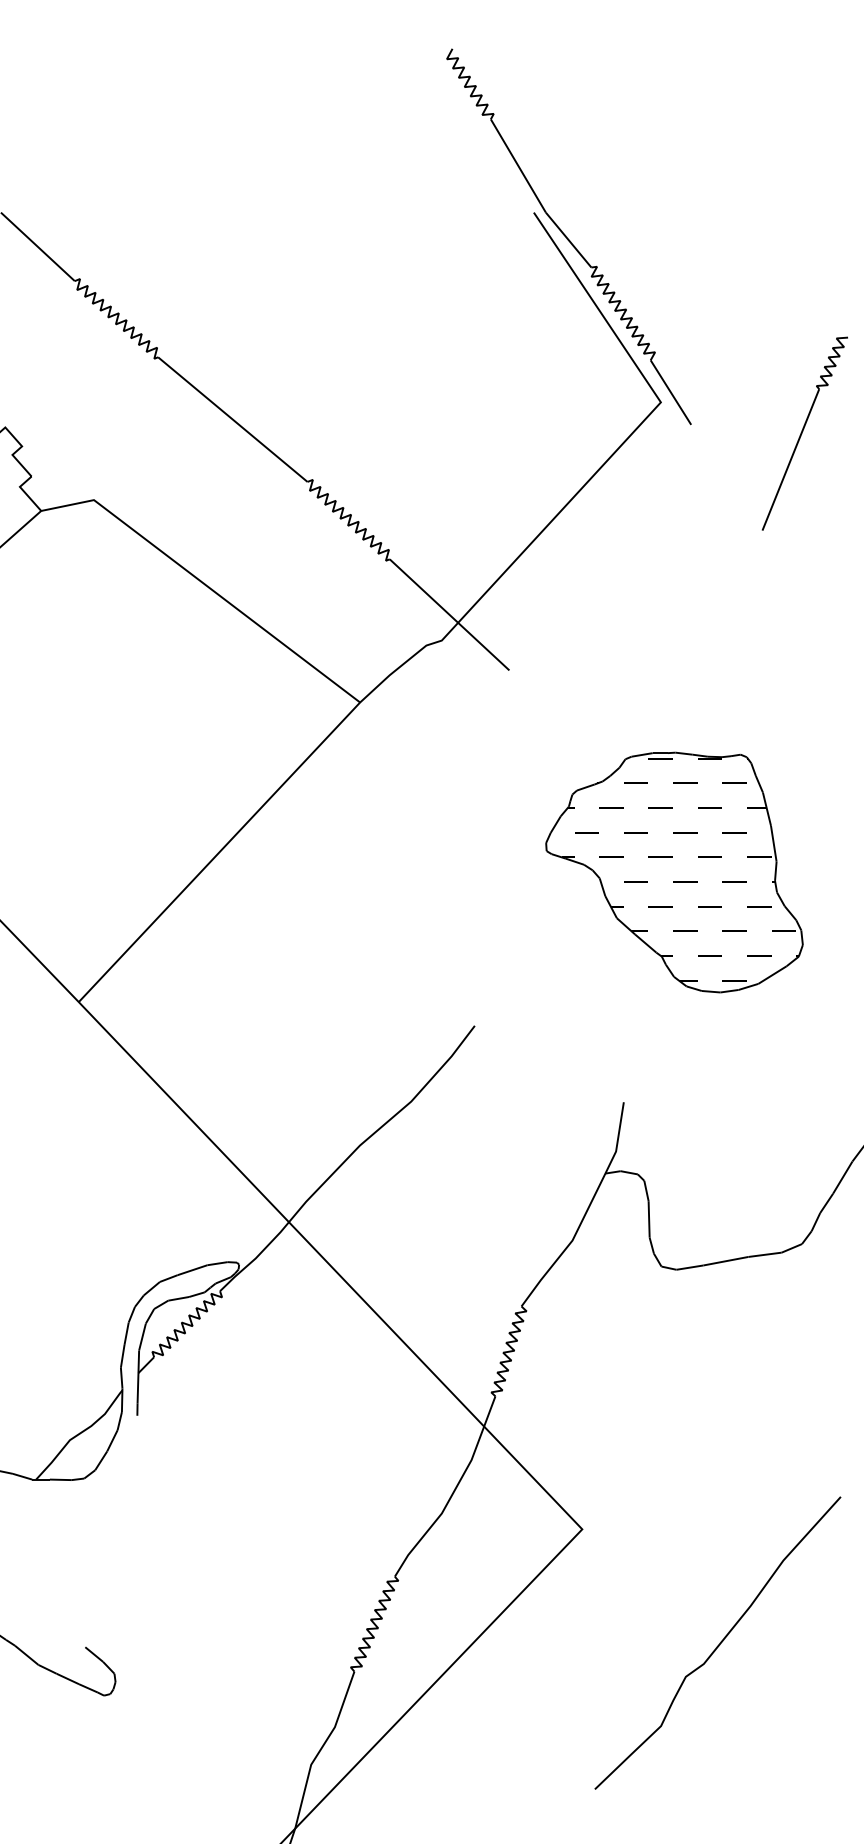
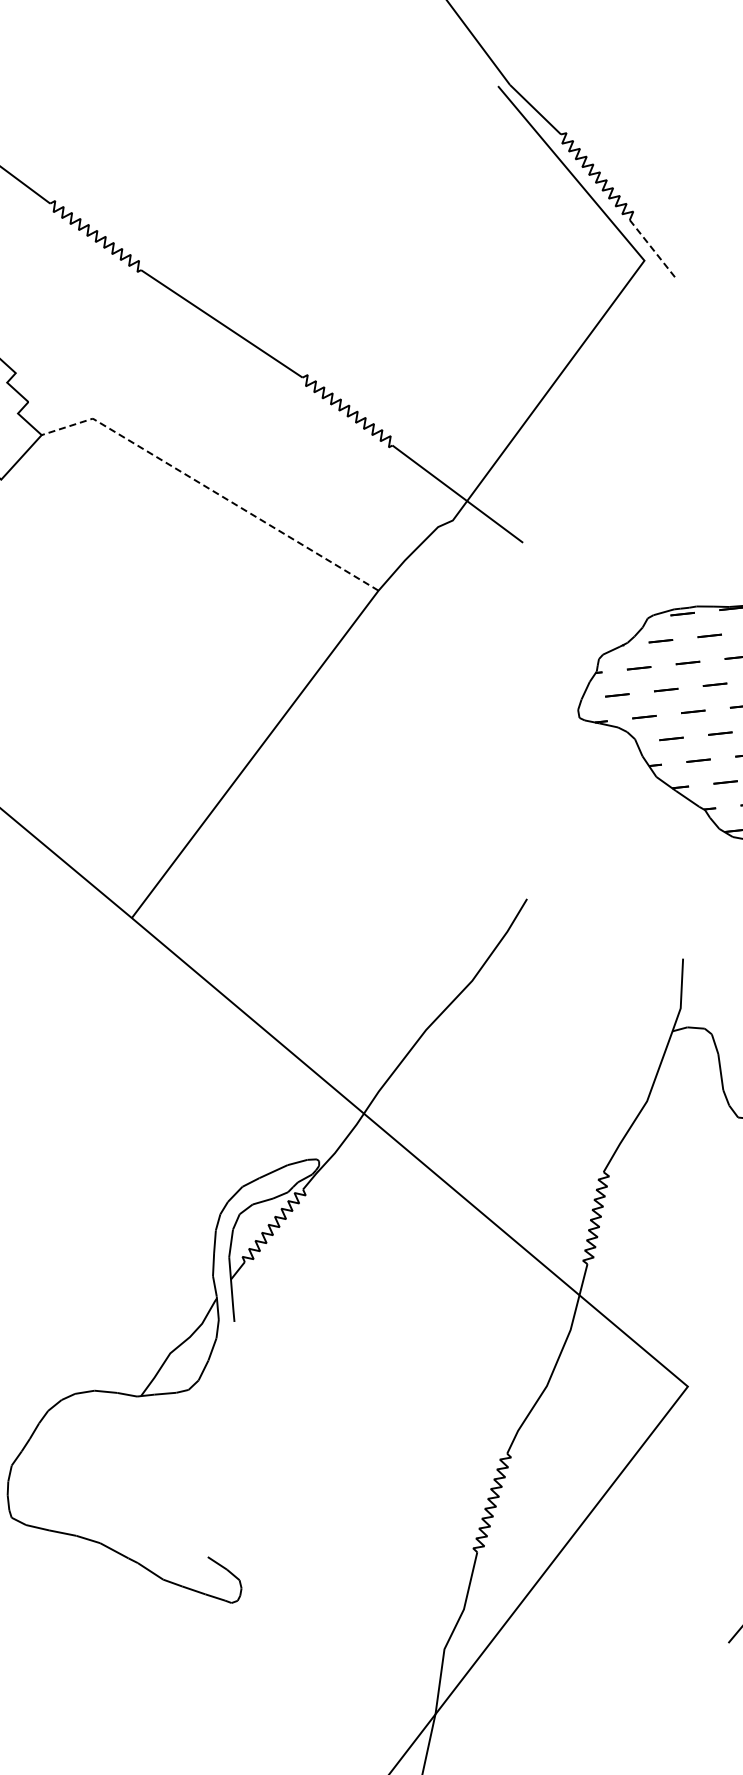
line: (671, 393) -> (654, 250), solid -> dashed
line: (205, 584) -> (212, 490), solid -> dashed

